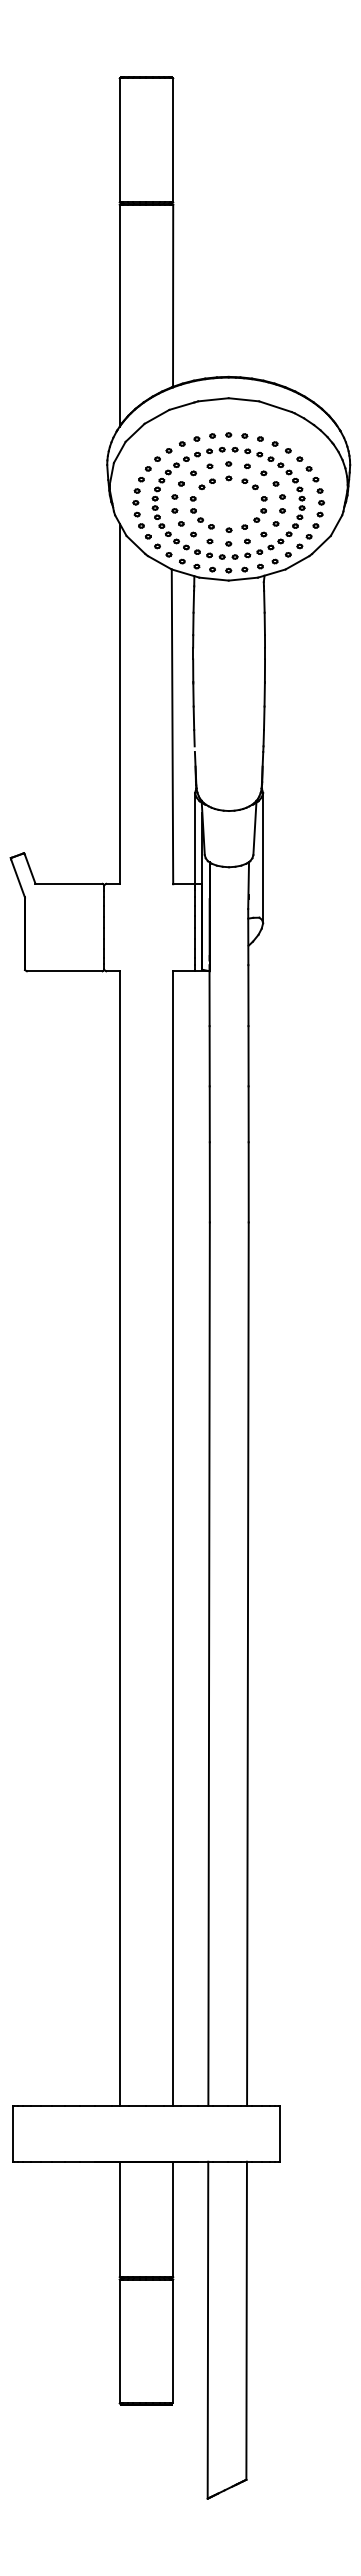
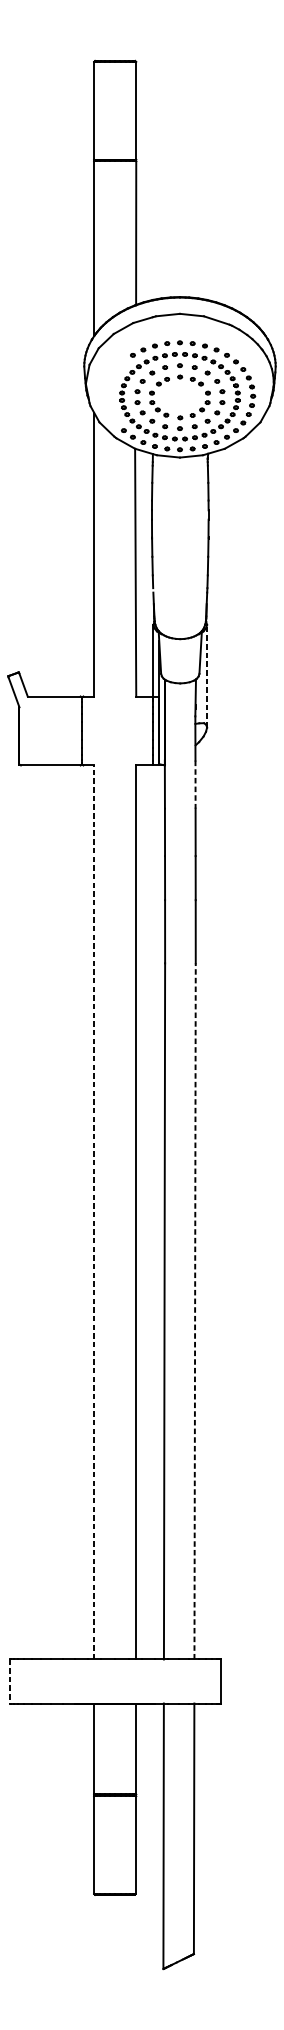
part: (140, 492) -> (110, 388), removed
line: (263, 857) -> (207, 675), solid -> dashed
line: (248, 996) -> (195, 785), solid -> dashed
line: (119, 1537) -> (93, 1211), solid -> dashed
line: (247, 1664) -> (194, 1311), solid -> dashed
line: (12, 2133) -> (9, 1681), solid -> dashed

